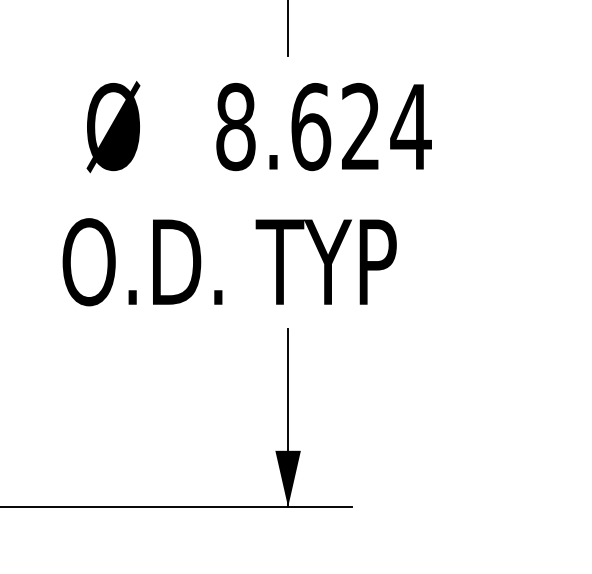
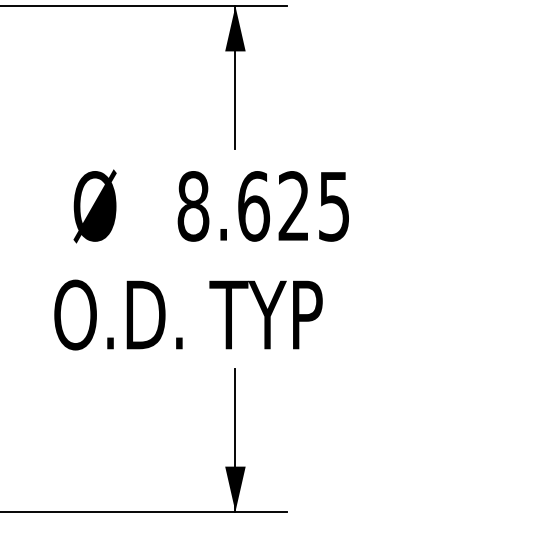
text: (410, 127) -> (333, 206), 8.624 -> 8.625

